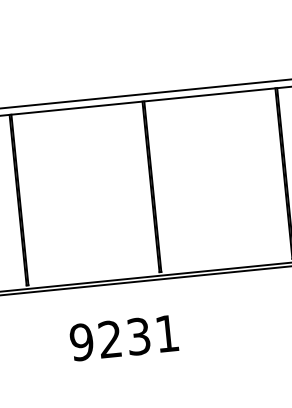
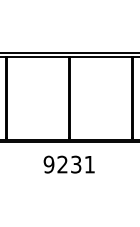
text: (122, 337) -> (68, 164), moved

